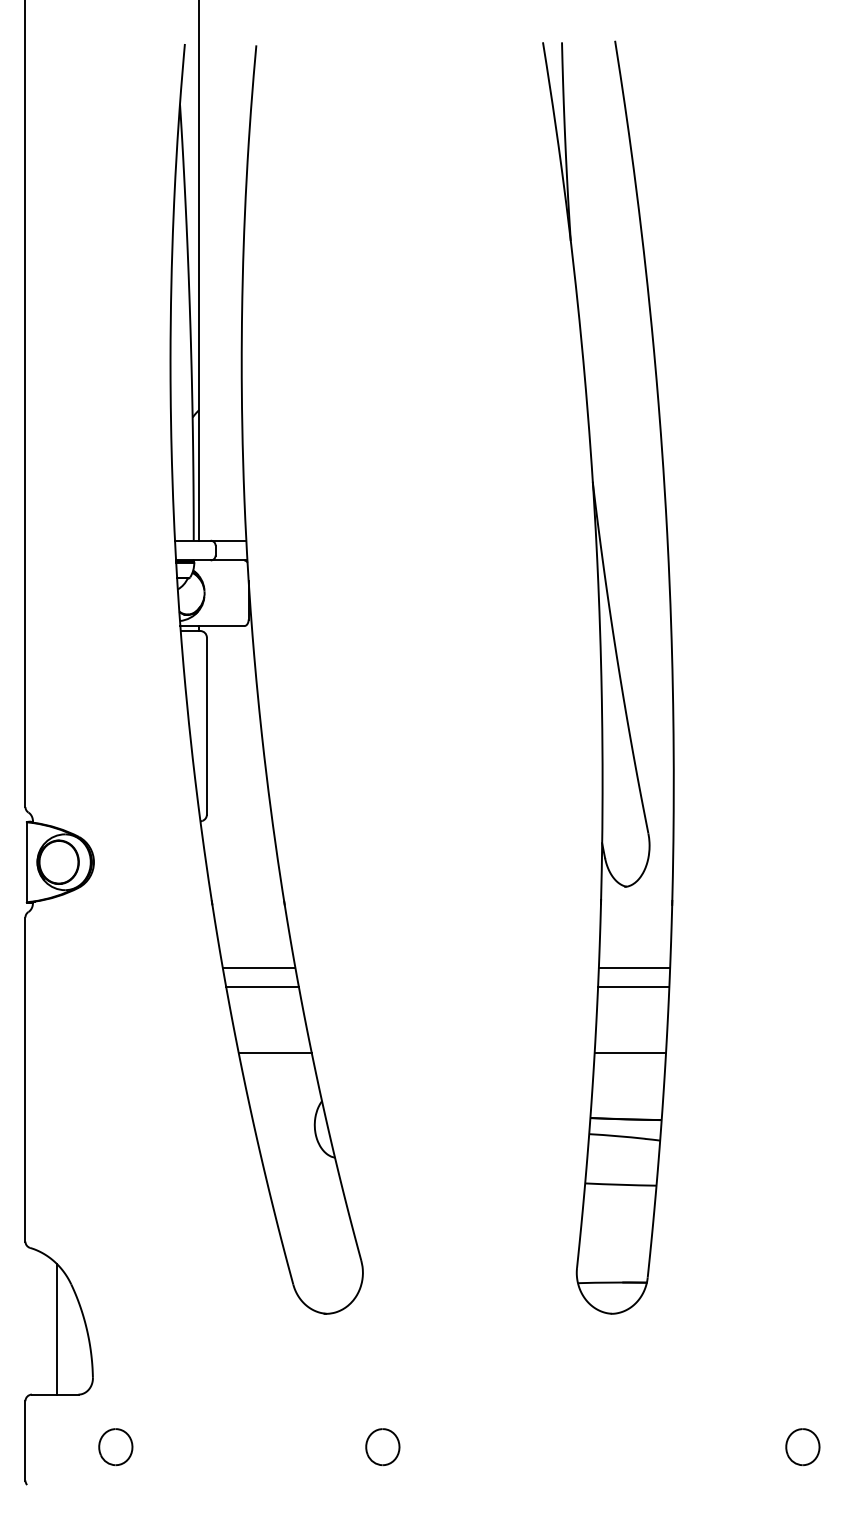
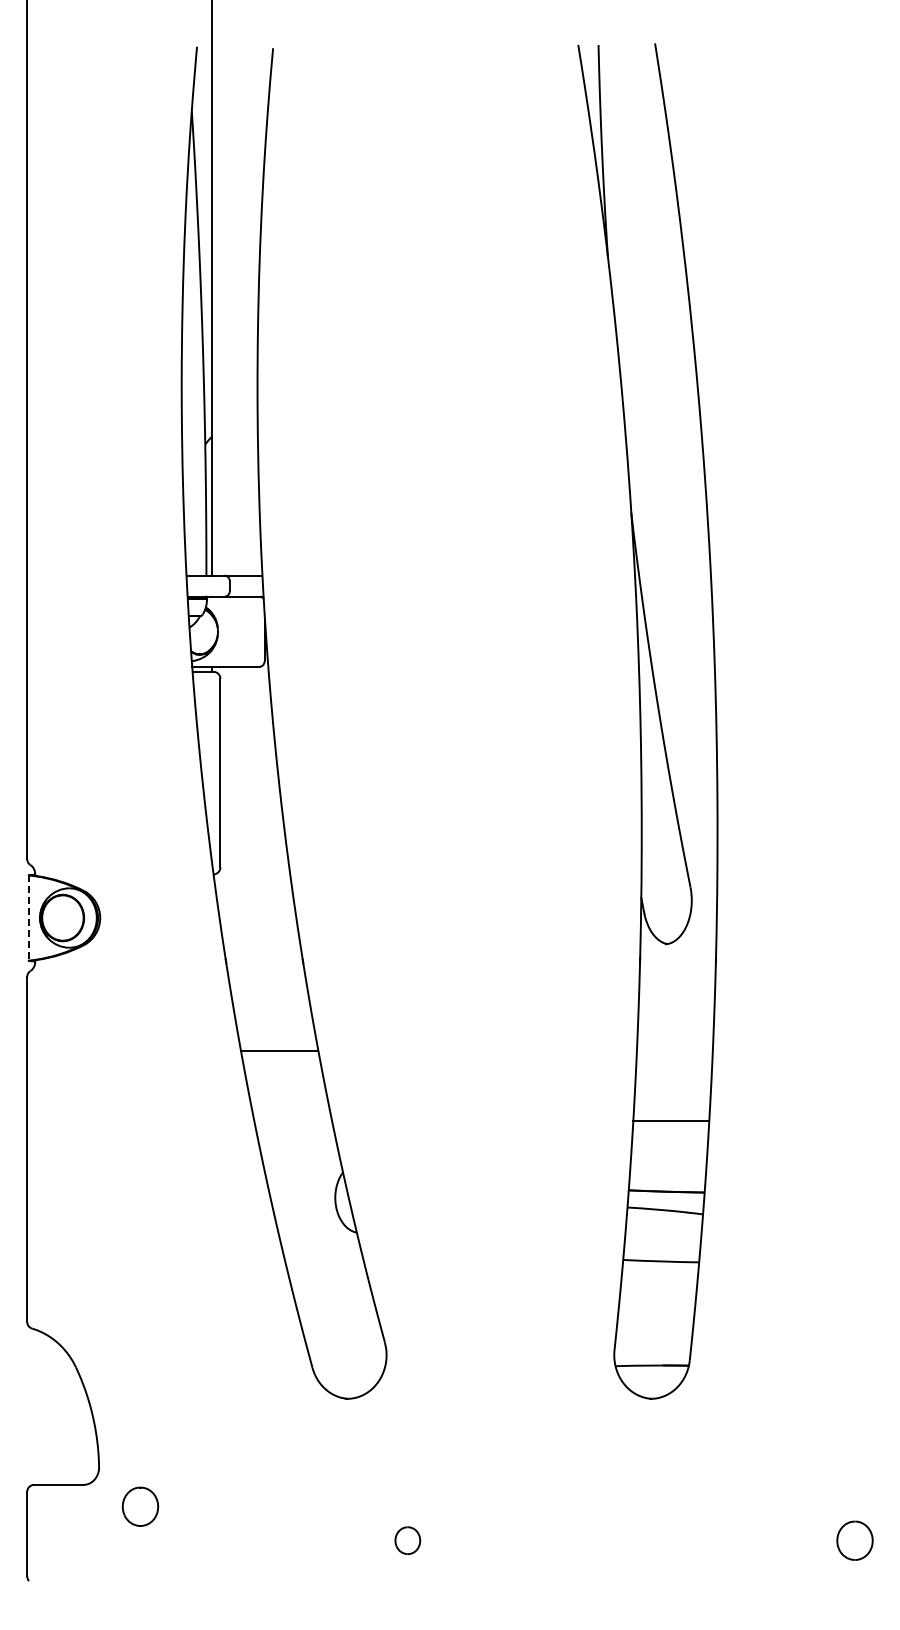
line: (26, 862) -> (28, 918), solid -> dashed
line: (258, 967) -> (275, 1030), removed
line: (634, 967) -> (675, 1030), removed
line: (633, 987) -> (674, 1051), removed
line: (275, 1053) -> (293, 1121), removed
line: (56, 1328) -> (60, 1414), removed
part: (115, 1446) -> (140, 1506), moved
part: (382, 1446) -> (407, 1540), size x0.7

